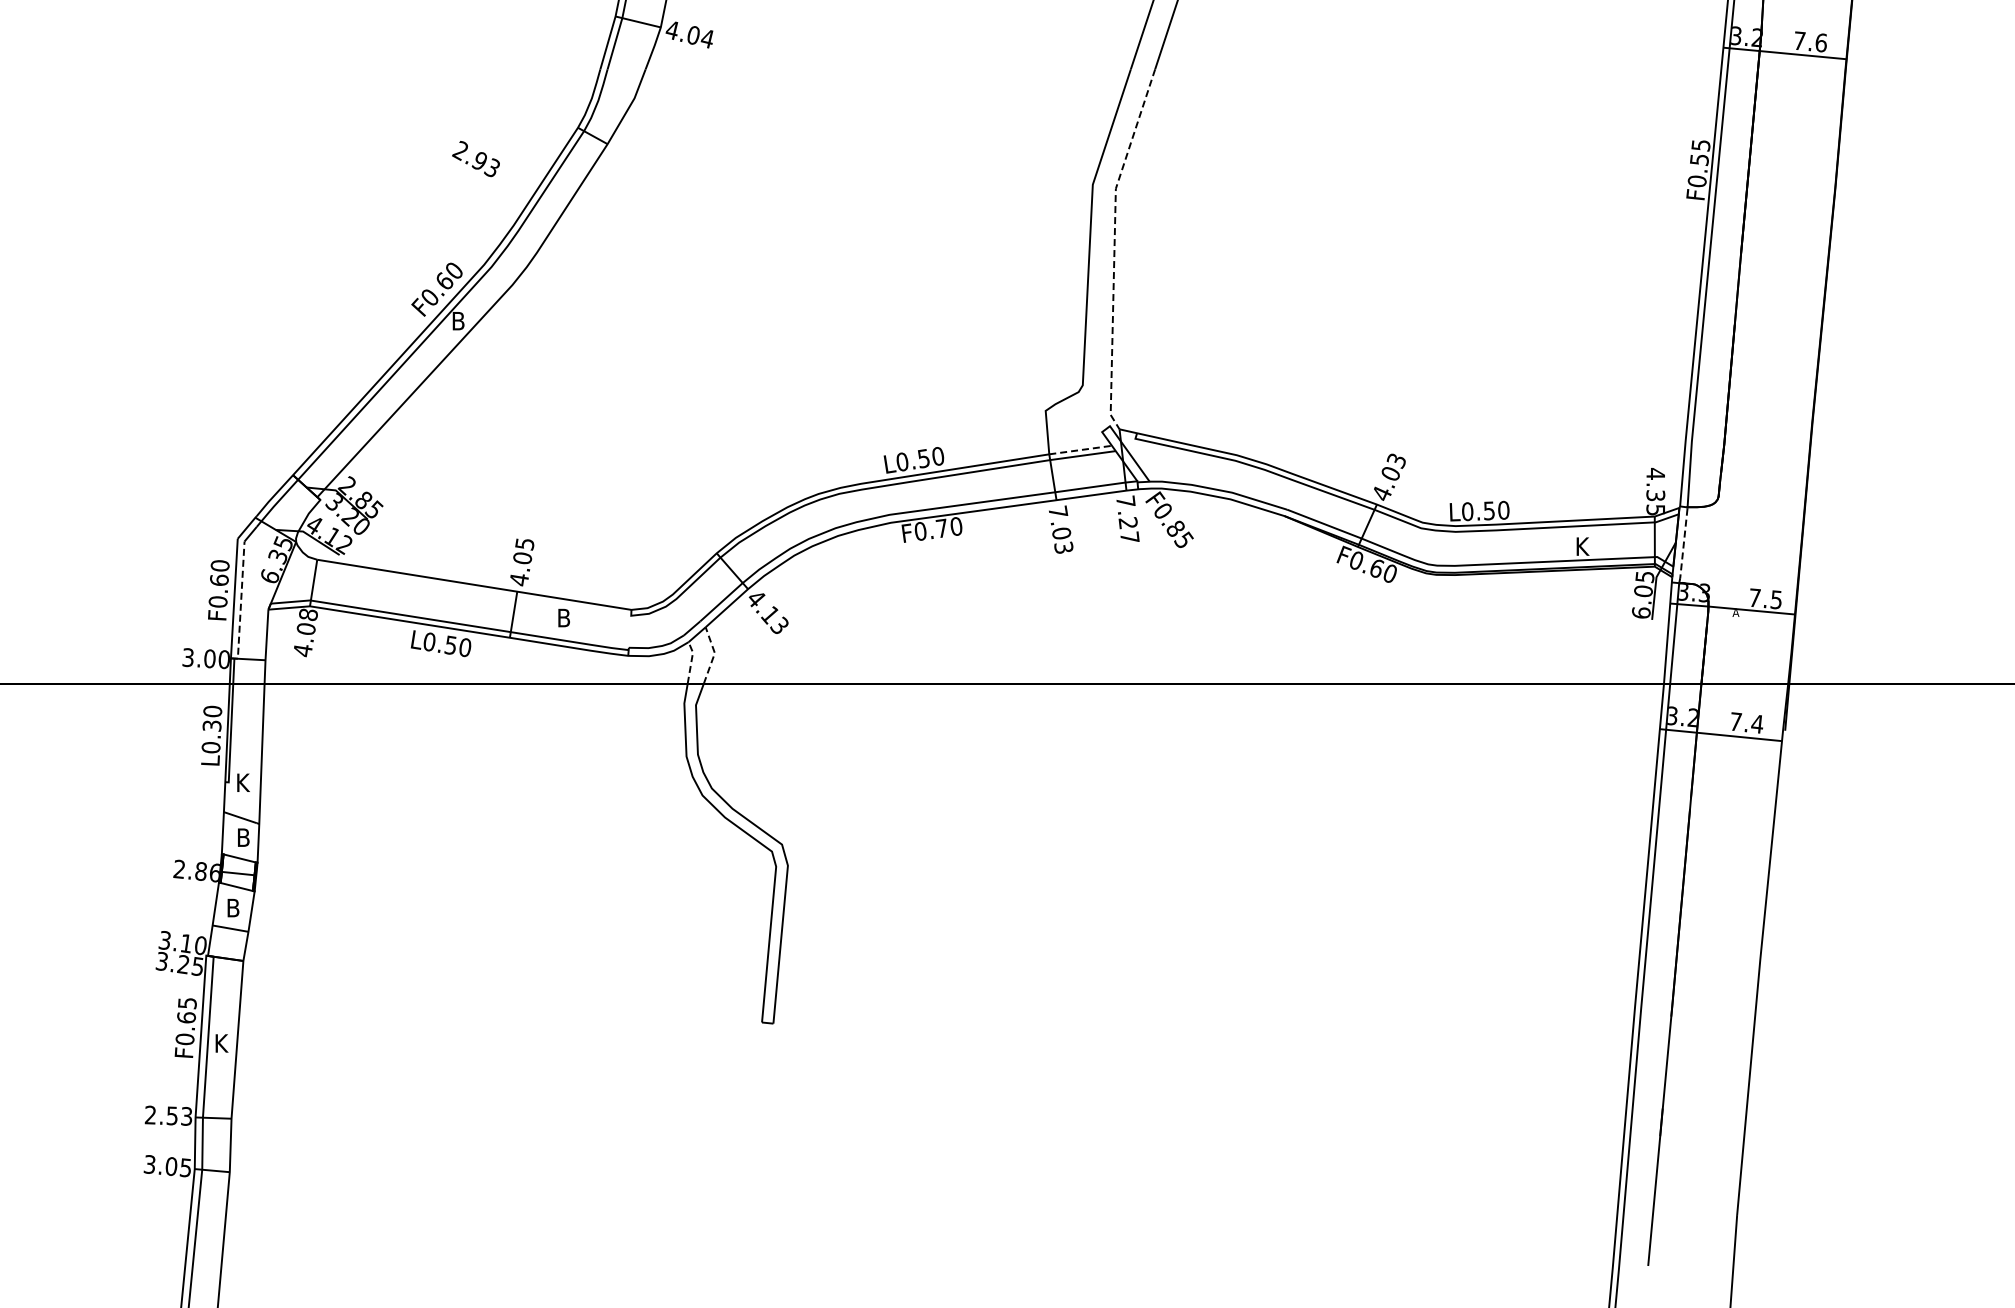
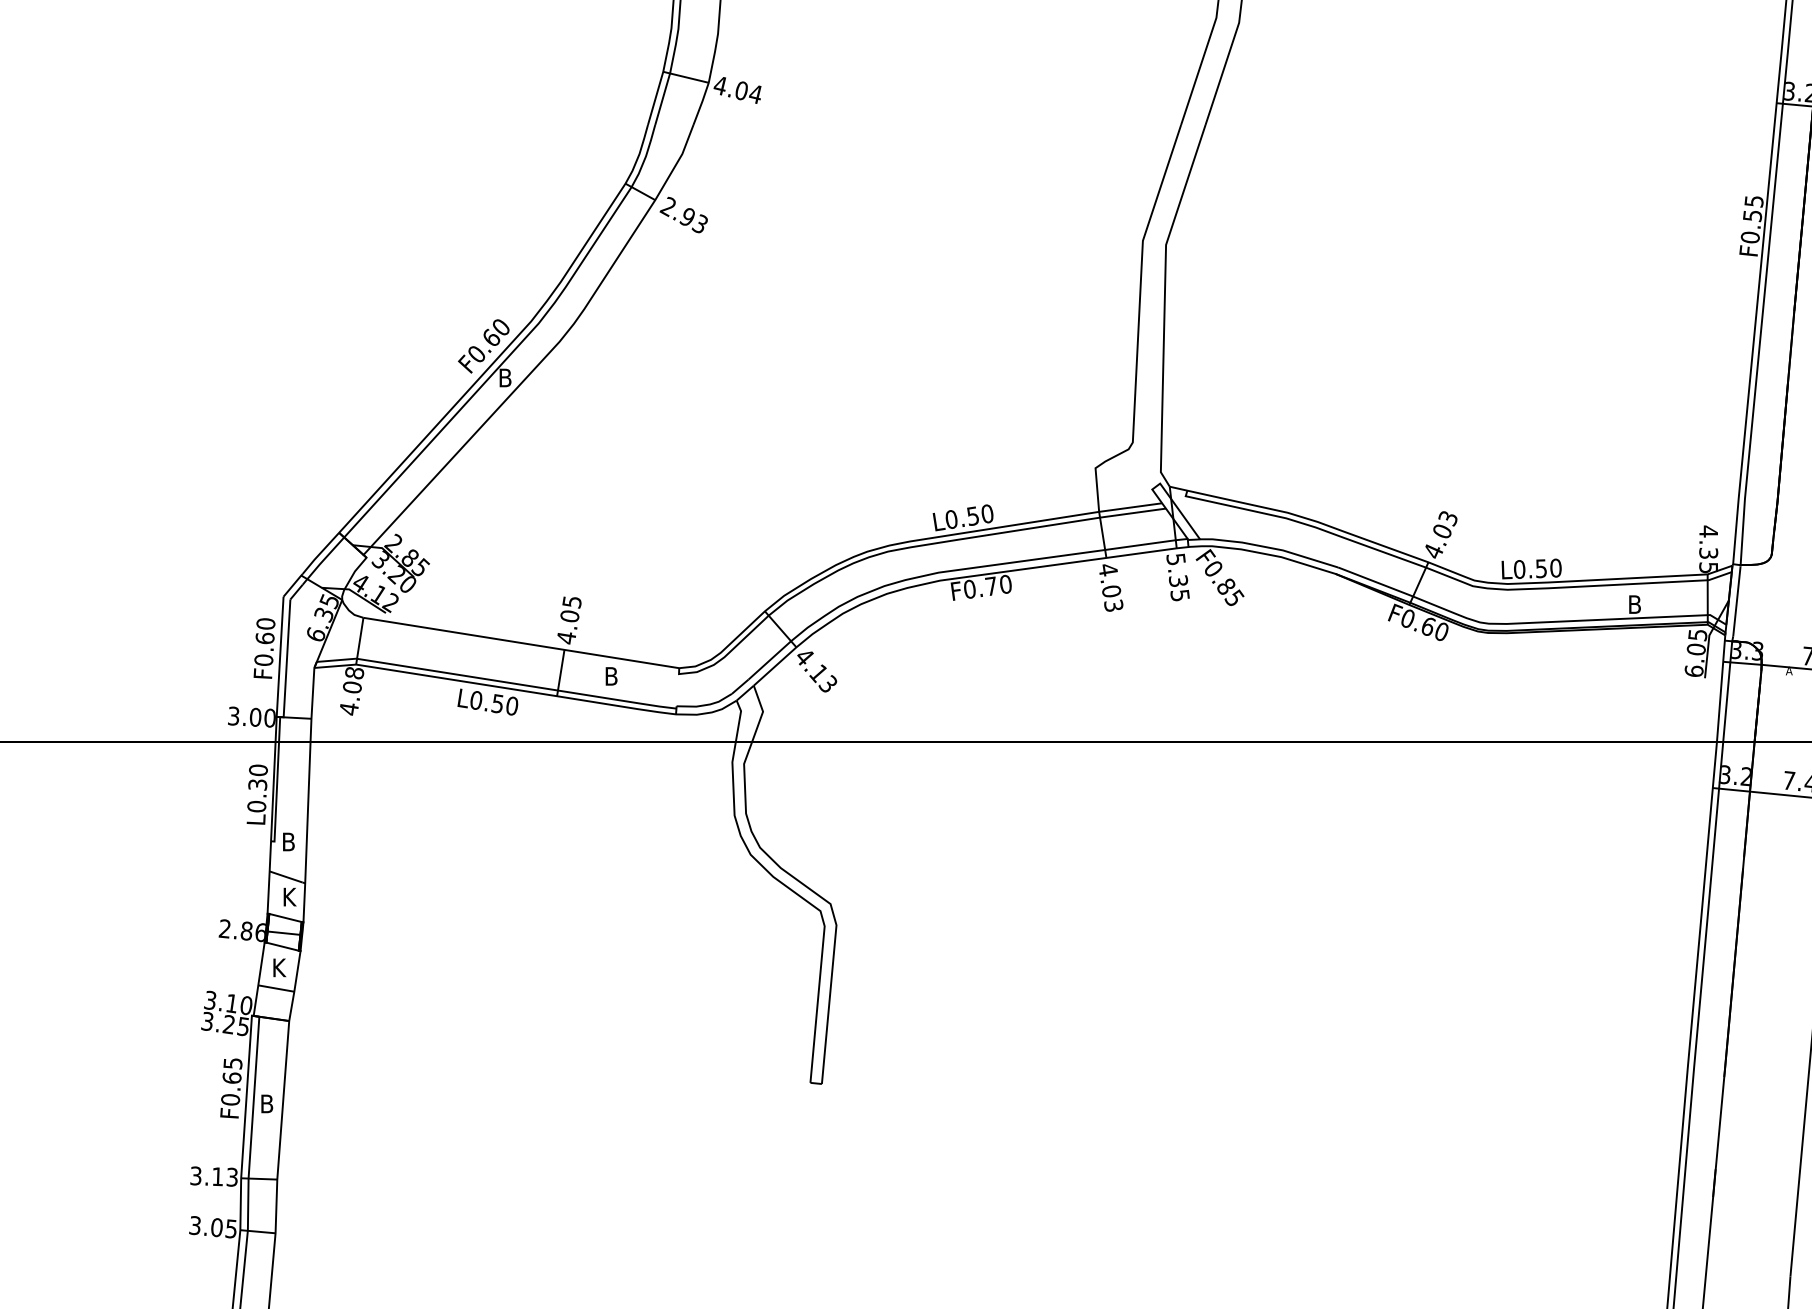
text: (475, 159) -> (683, 215), moved
line: (1114, 247) -> (1164, 303), dashed -> solid
line: (1080, 450) -> (1130, 508), dashed -> solid
text: (1058, 511) -> (1108, 569), 7.03 -> 4.03
text: (1127, 519) -> (1177, 577), 7.27 -> 5.35
line: (1683, 543) -> (1736, 601), dashed -> solid
text: (1584, 546) -> (1637, 604), K -> B
line: (240, 605) -> (286, 663), dashed -> solid
line: (714, 655) -> (762, 714), dashed -> solid
line: (691, 661) -> (739, 720), dashed -> solid
text: (244, 782) -> (290, 841), K -> B
text: (245, 837) -> (291, 896), B -> K
text: (235, 907) -> (281, 967), B -> K
text: (223, 1043) -> (269, 1103), K -> B
text: (160, 1115) -> (205, 1176), 2.53 -> 3.13

